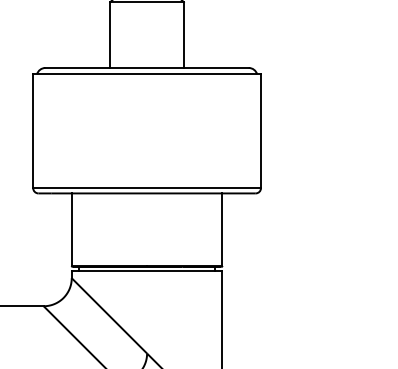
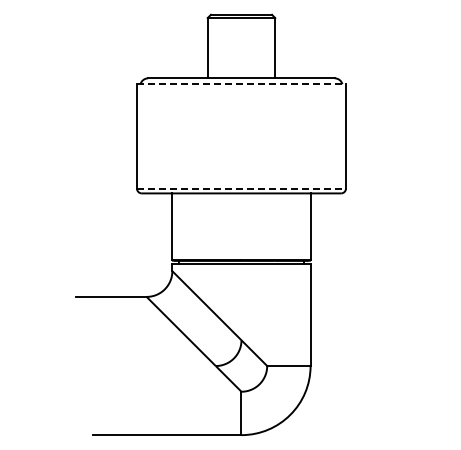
line: (147, 74) -> (241, 84), solid -> dashed
line: (147, 188) -> (241, 188), solid -> dashed

